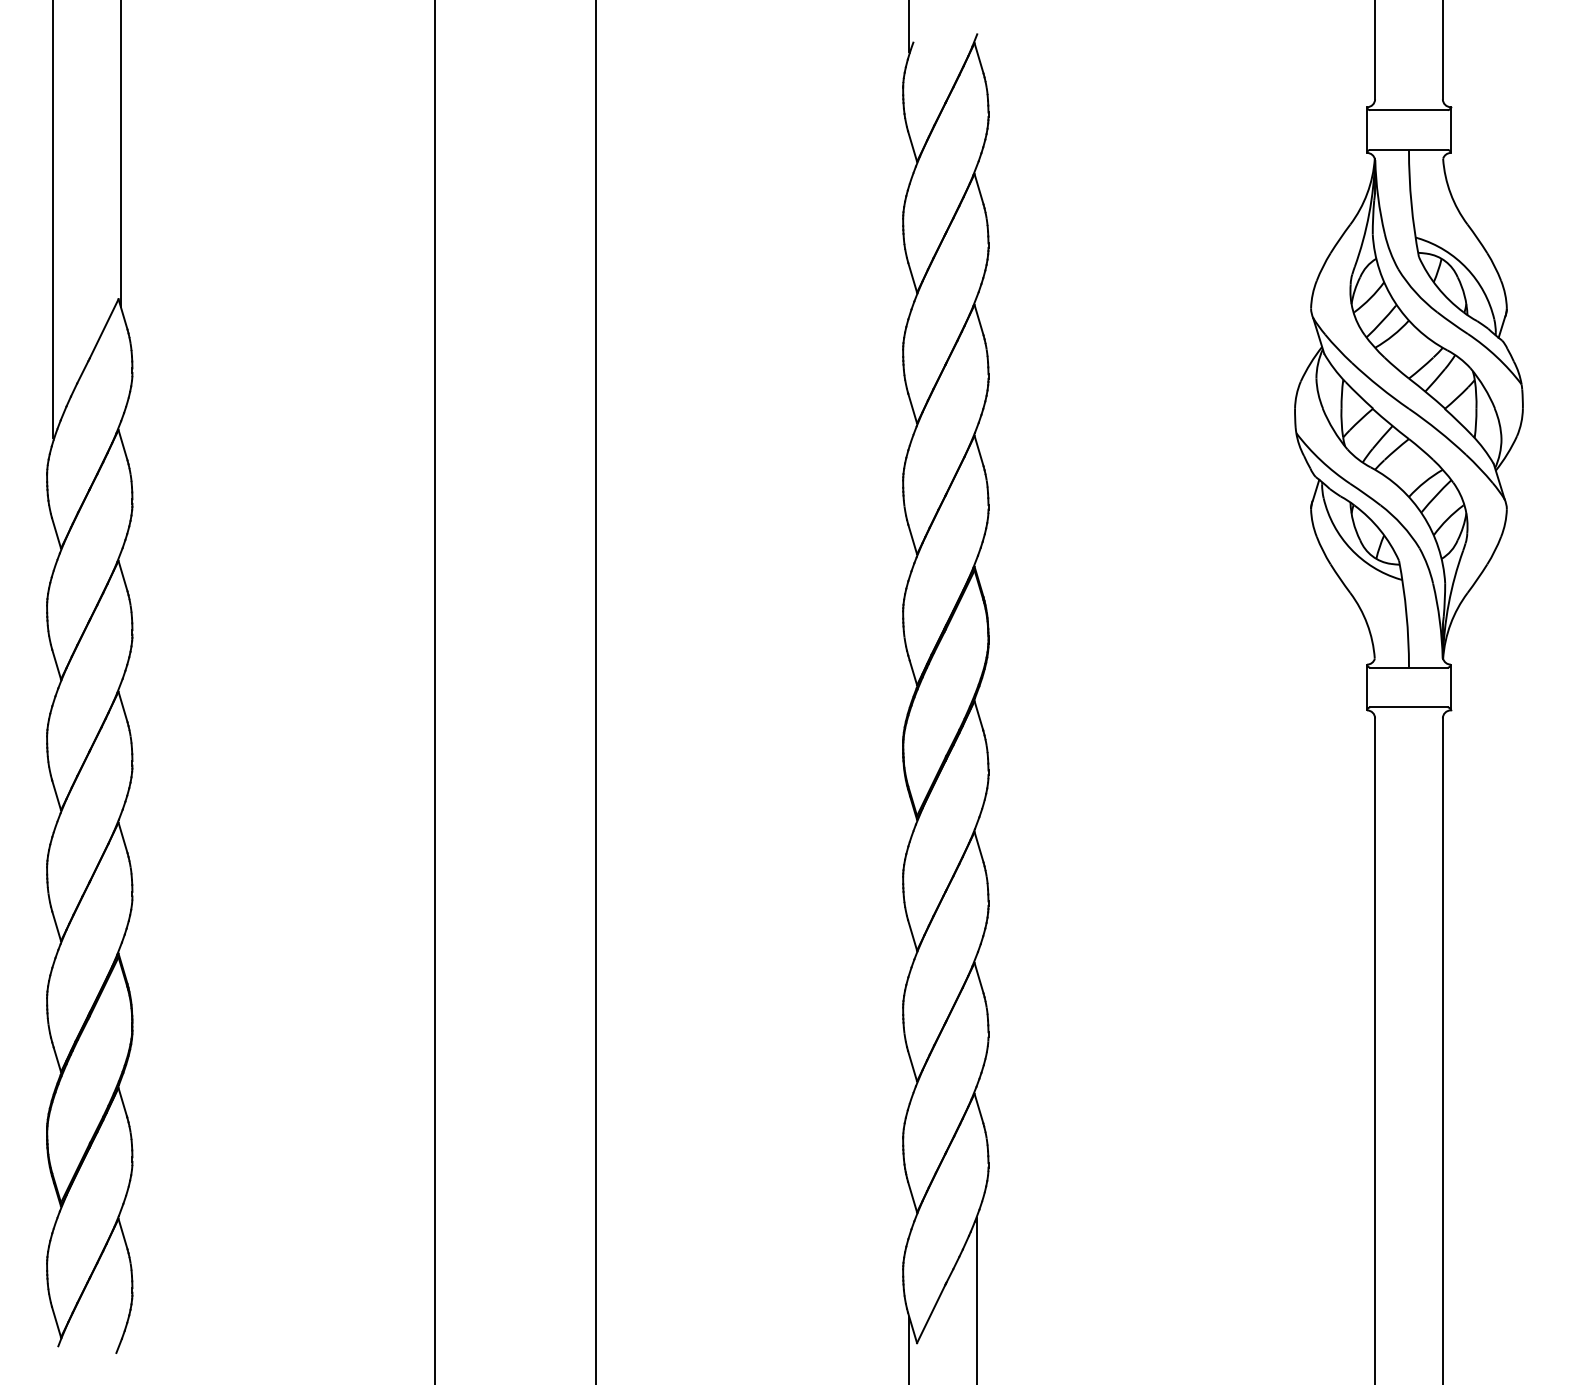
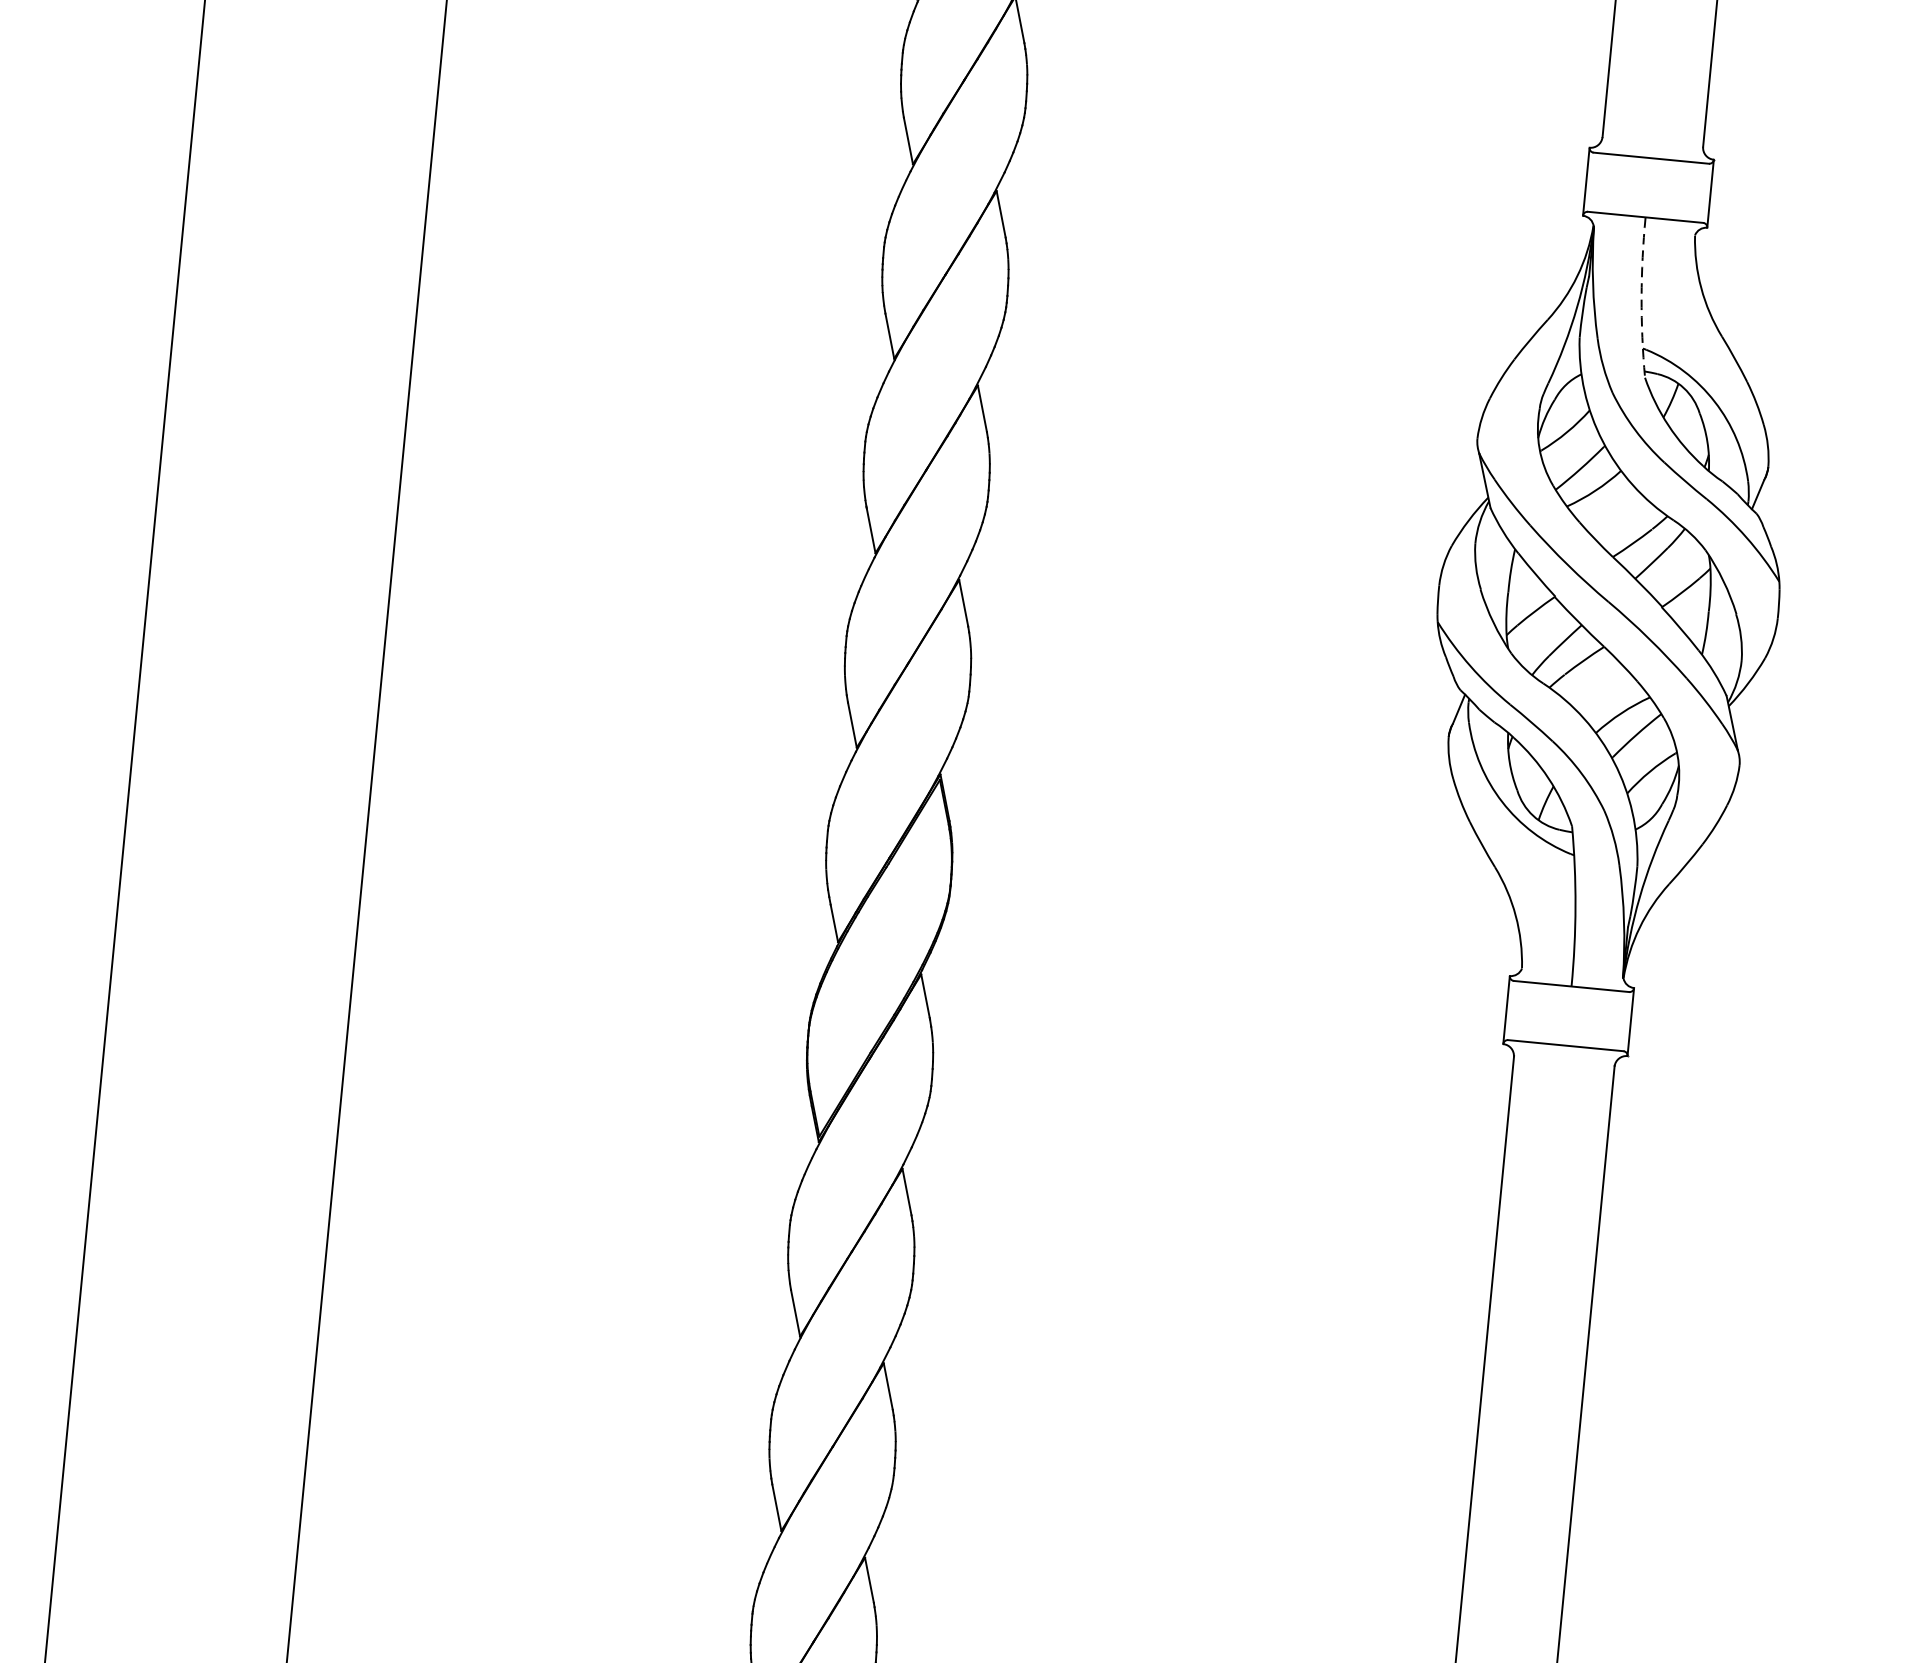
arc: (1411, 203) -> (1641, 297), solid -> dashed

